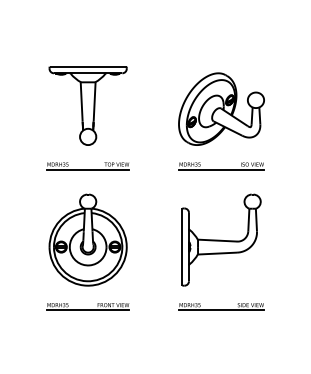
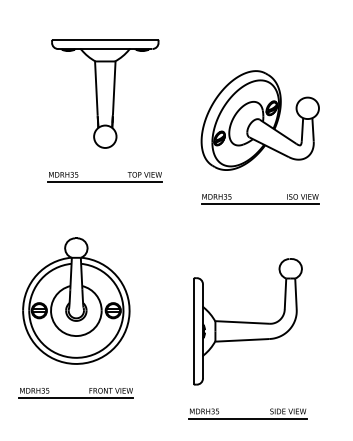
part: (87, 118) -> (104, 111), moved
part: (221, 251) -> (247, 337), moved

